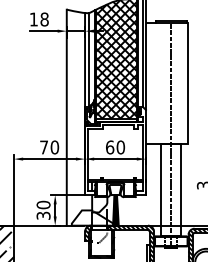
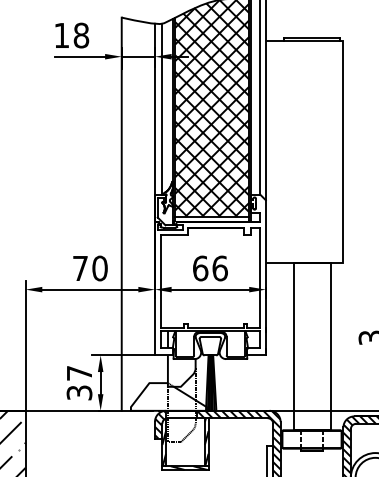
line: (171, 136) -> (312, 248), removed
text: (120, 147) -> (219, 268), 60 -> 66
text: (43, 204) -> (79, 372), 30 -> 37

